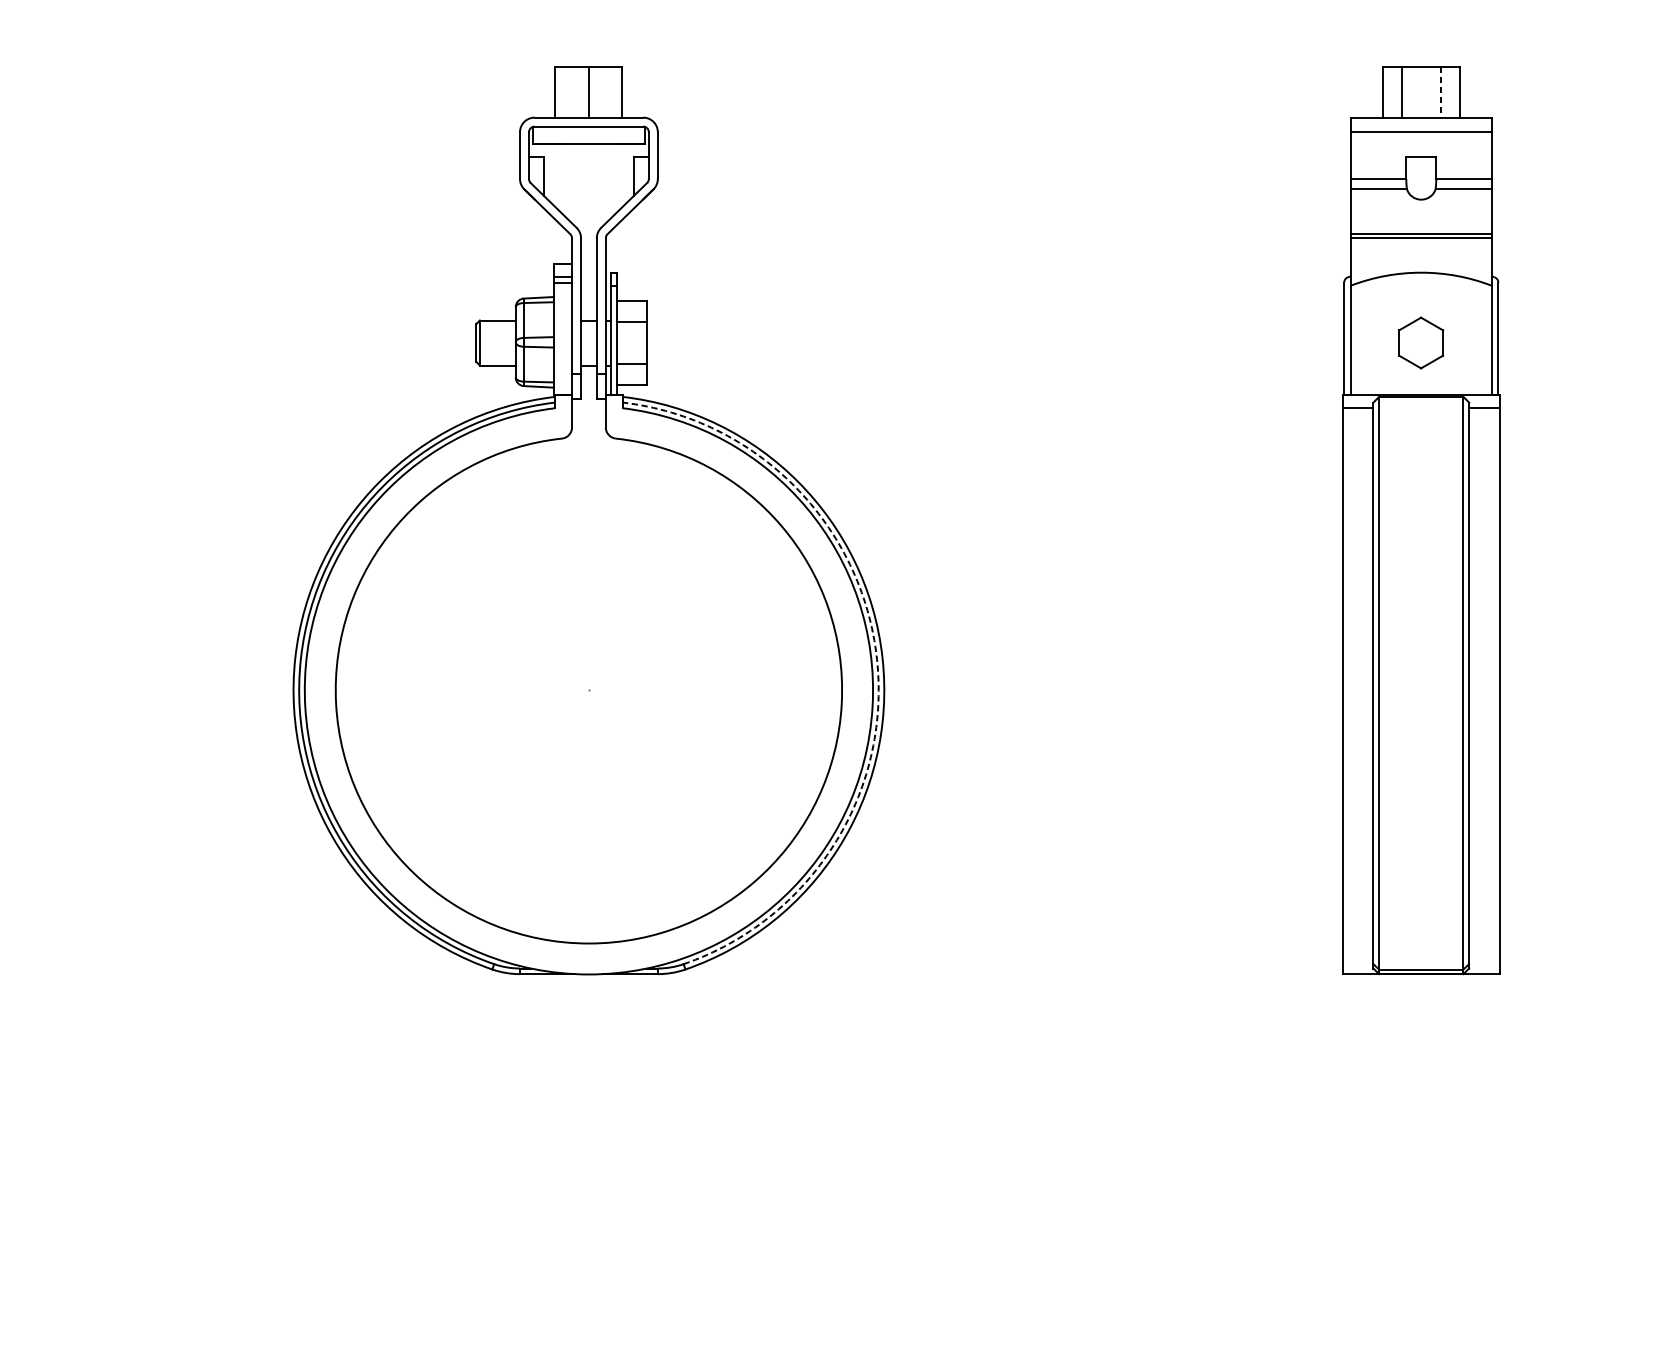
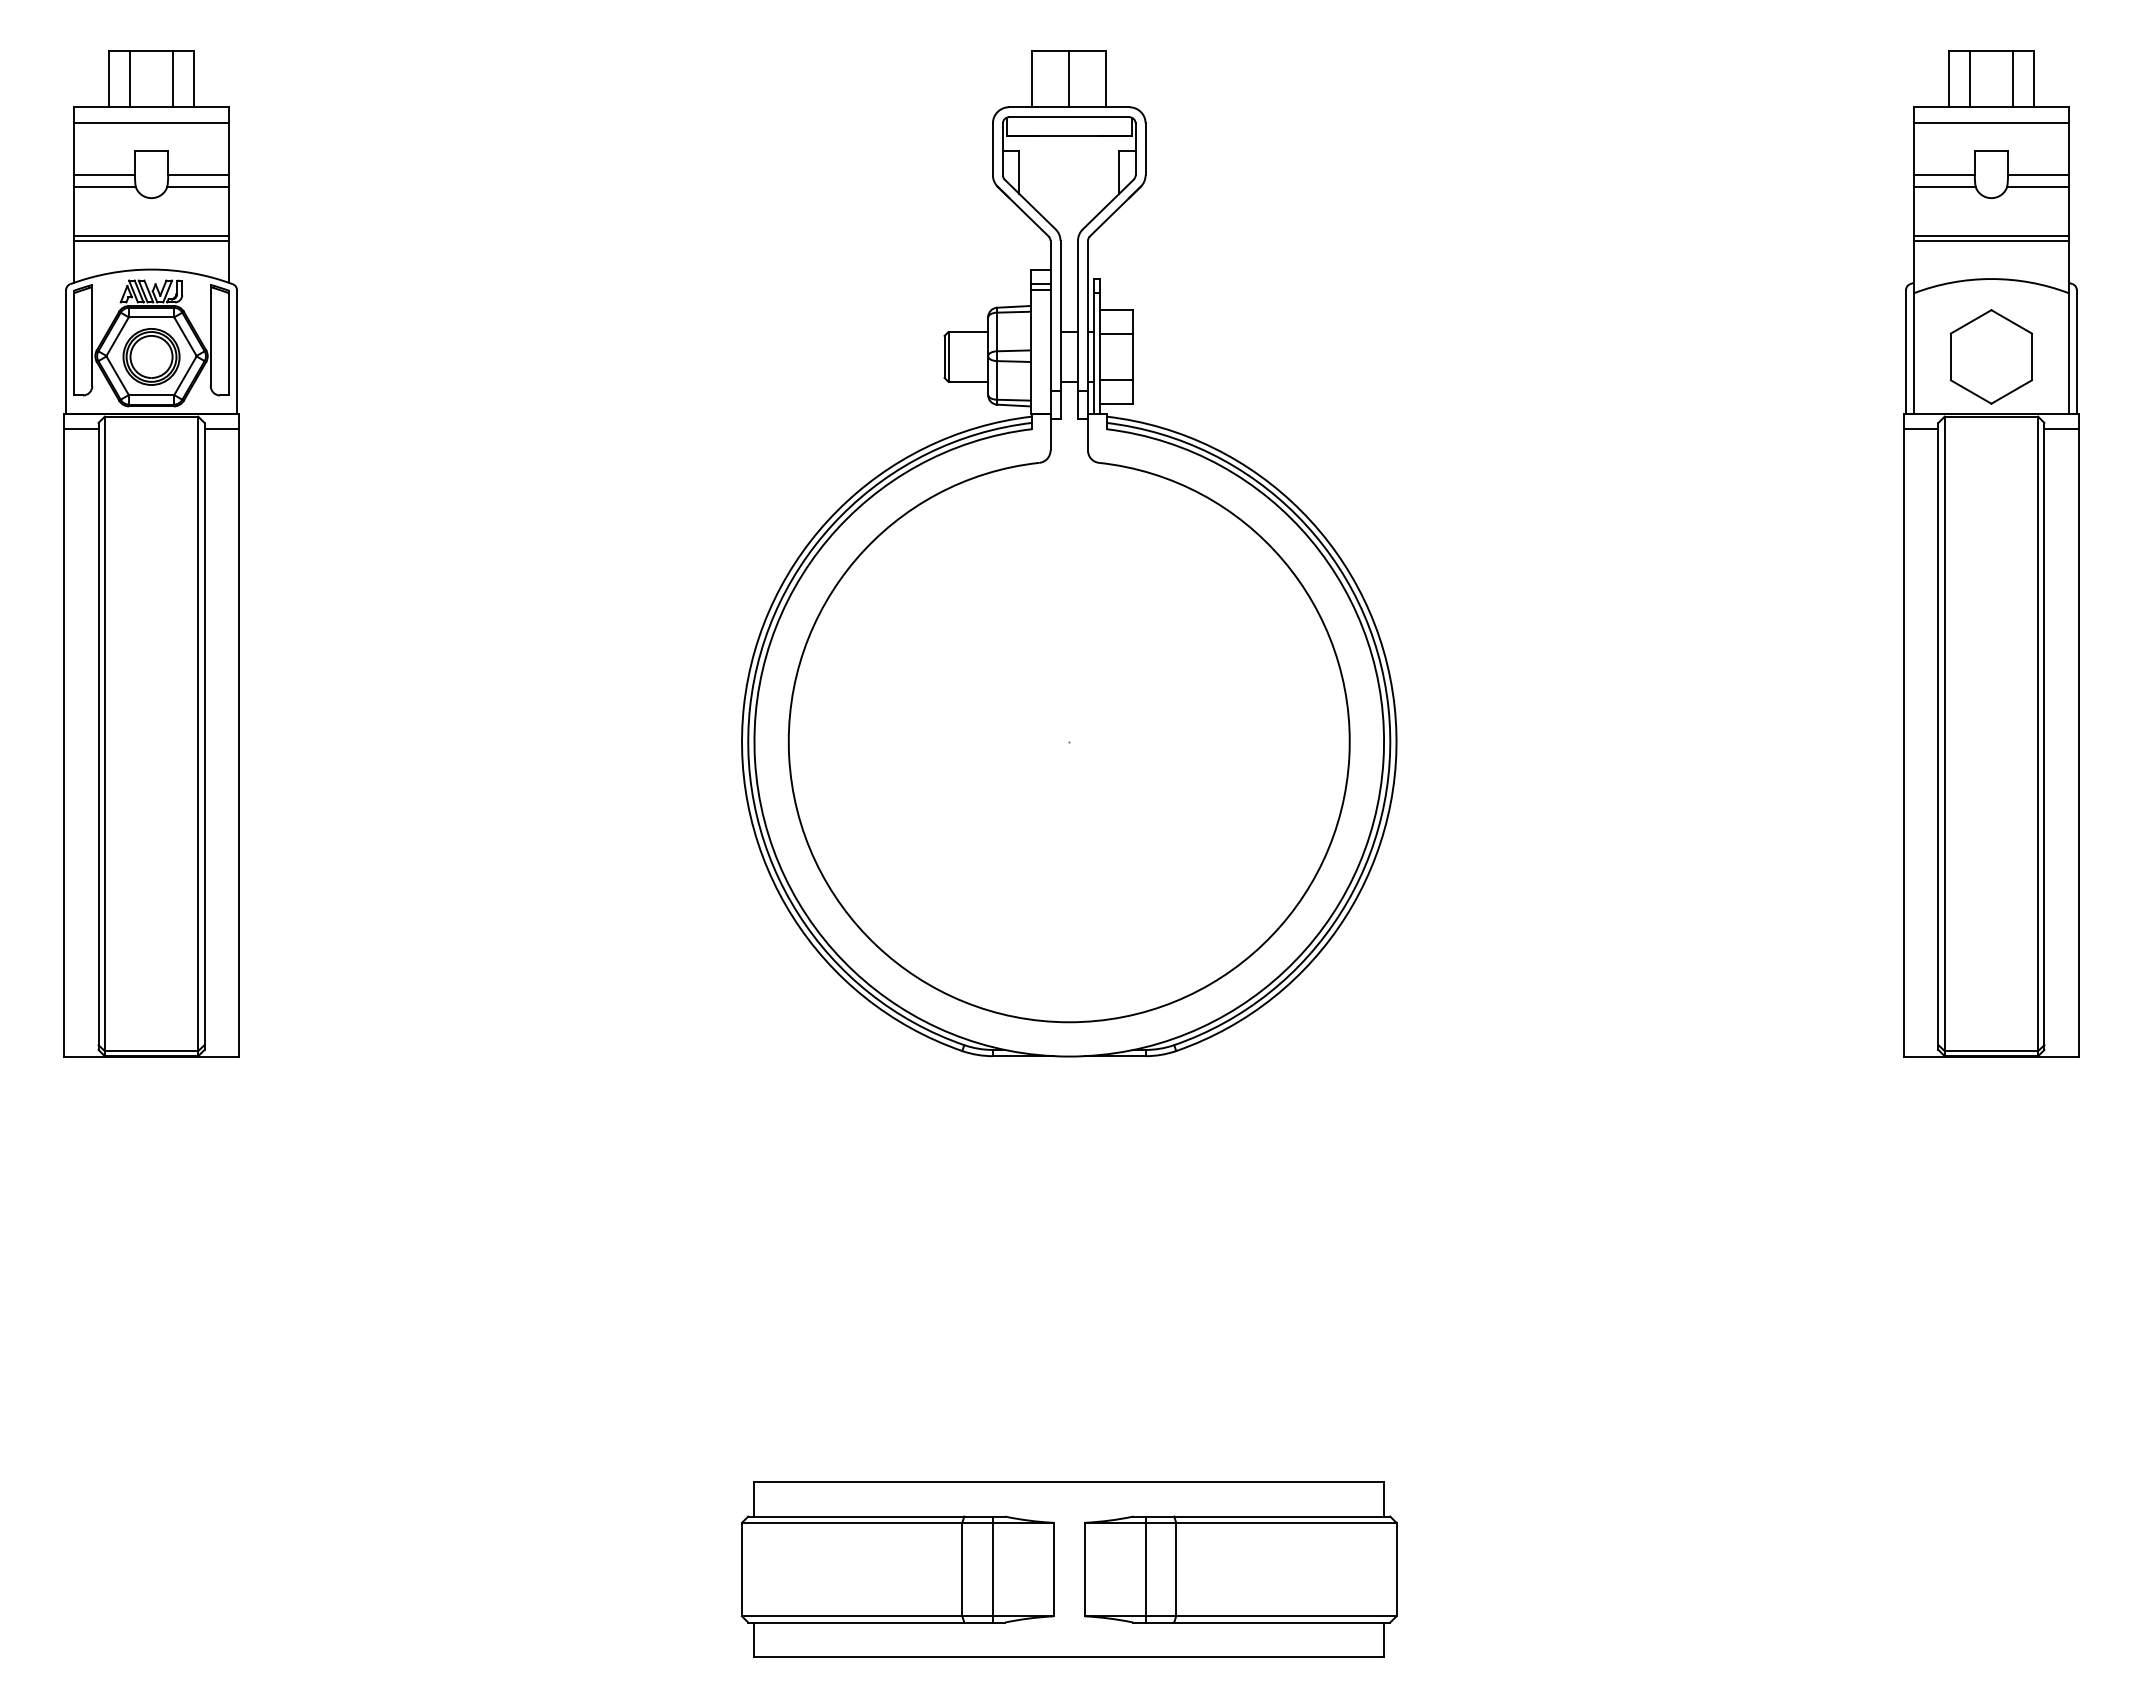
line: (1440, 92) -> (2012, 79), dashed -> solid
part: (1420, 342) -> (1990, 356), size x1.67
arc: (877, 659) -> (1388, 707), dashed -> solid

